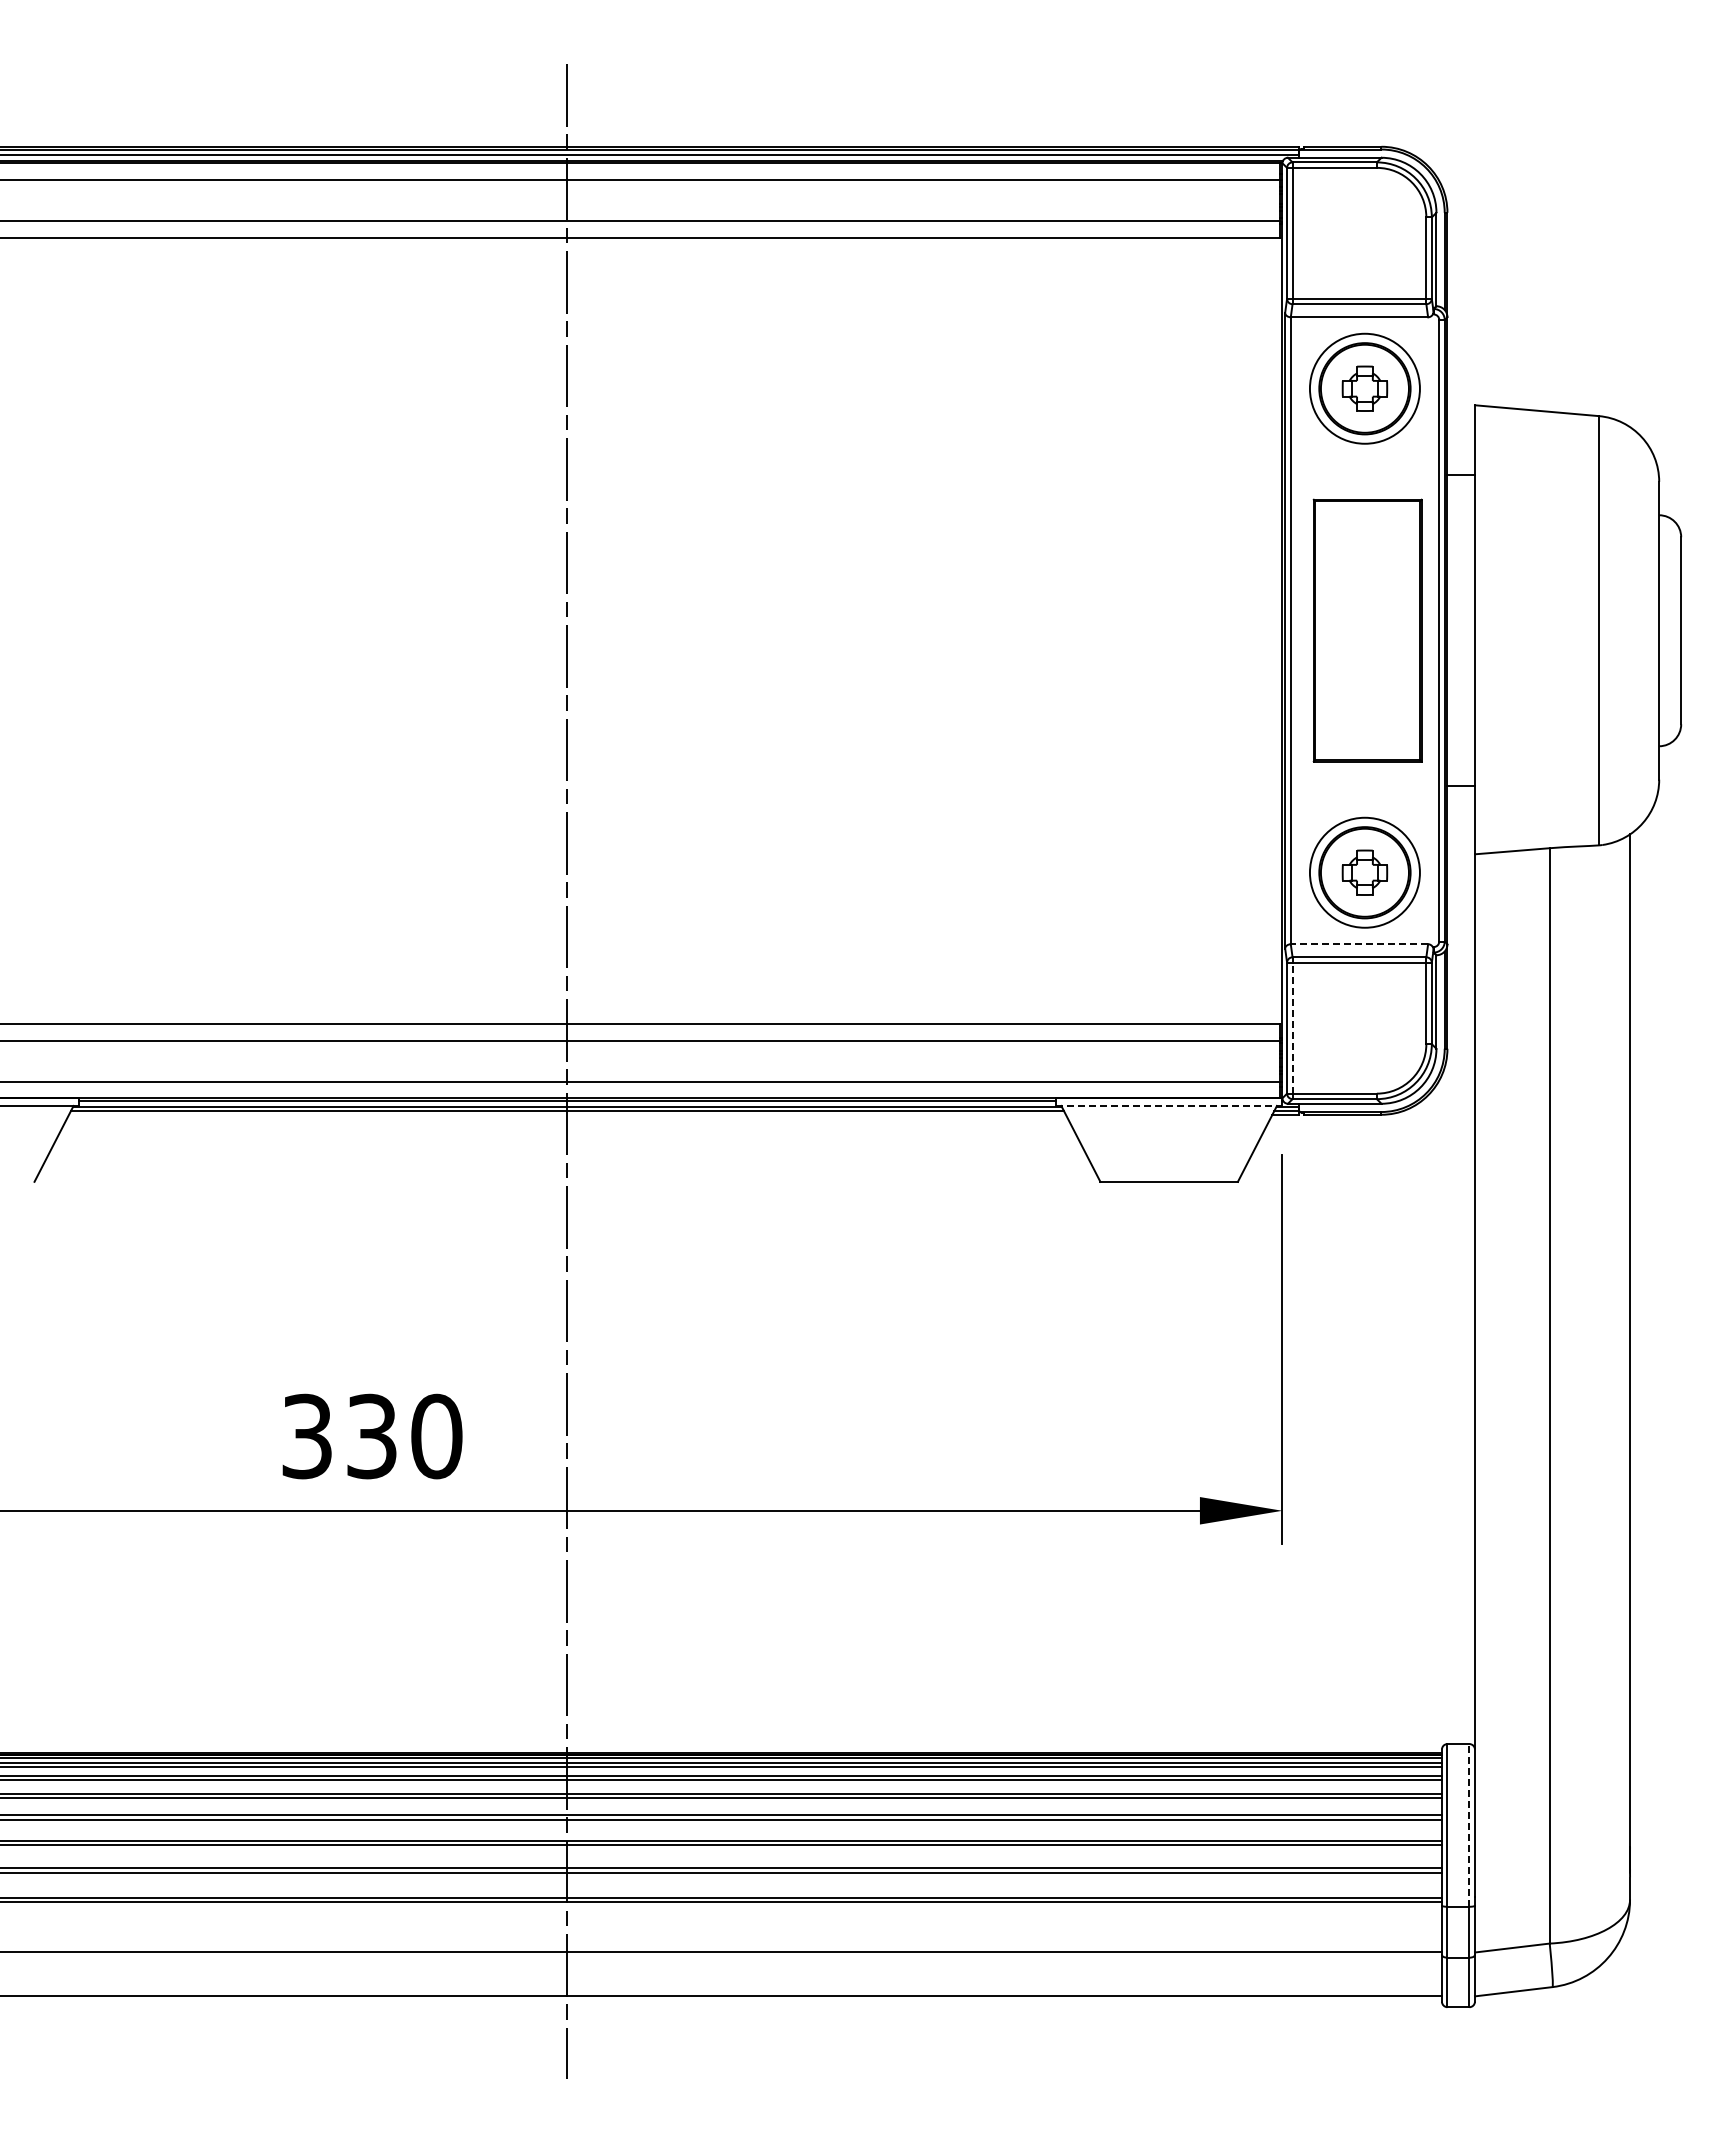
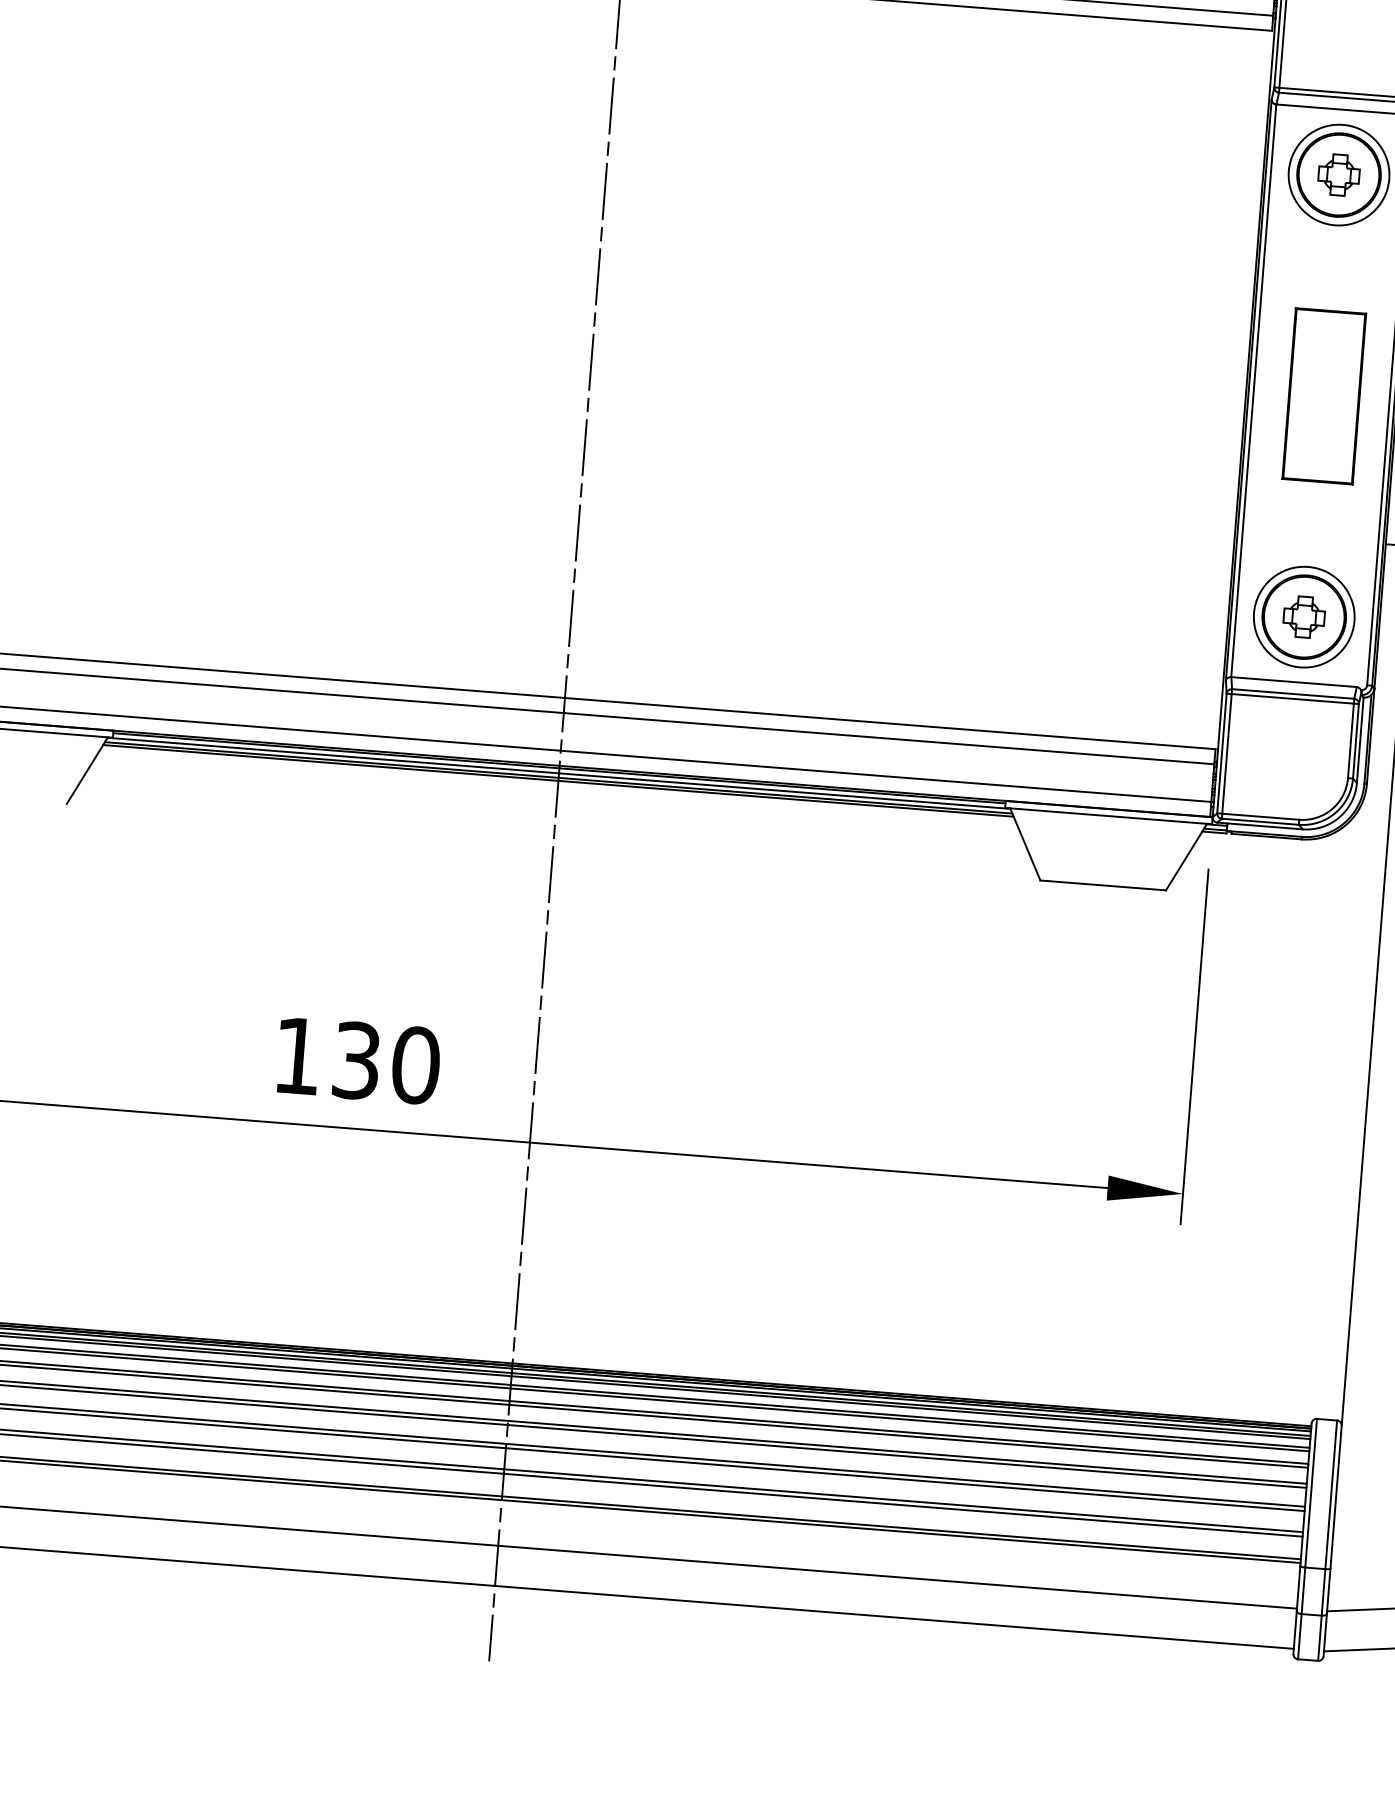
part: (1367, 630) -> (1323, 396), size x0.71
line: (1359, 944) -> (1294, 682), dashed -> solid
line: (1292, 1028) -> (1226, 754), dashed -> solid
line: (1169, 1105) -> (1109, 815), dashed -> solid
line: (567, 1114) -> (558, 780), added
text: (306, 1436) -> (296, 1055), 330 -> 130
line: (1469, 1824) -> (1331, 1493), dashed -> solid

